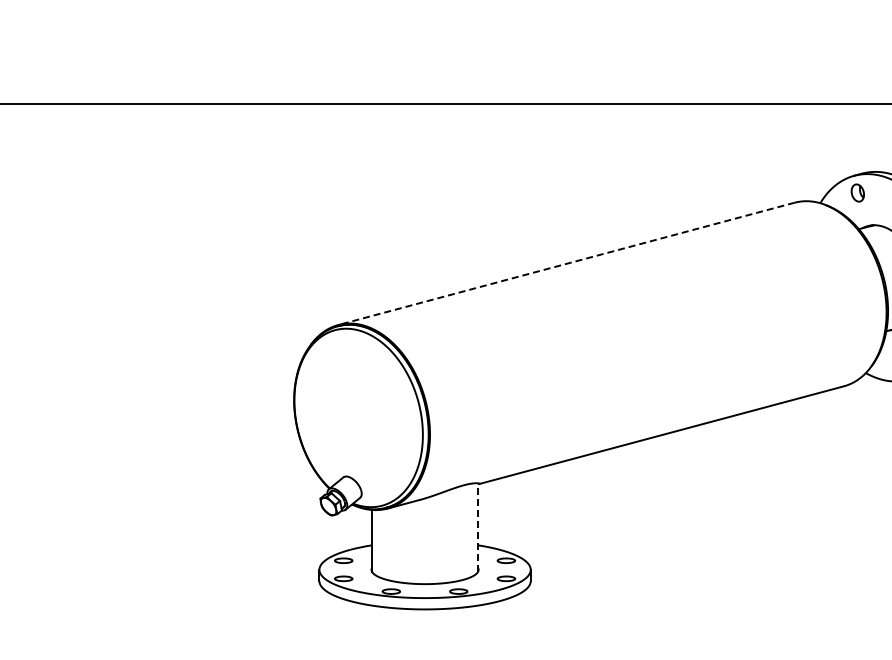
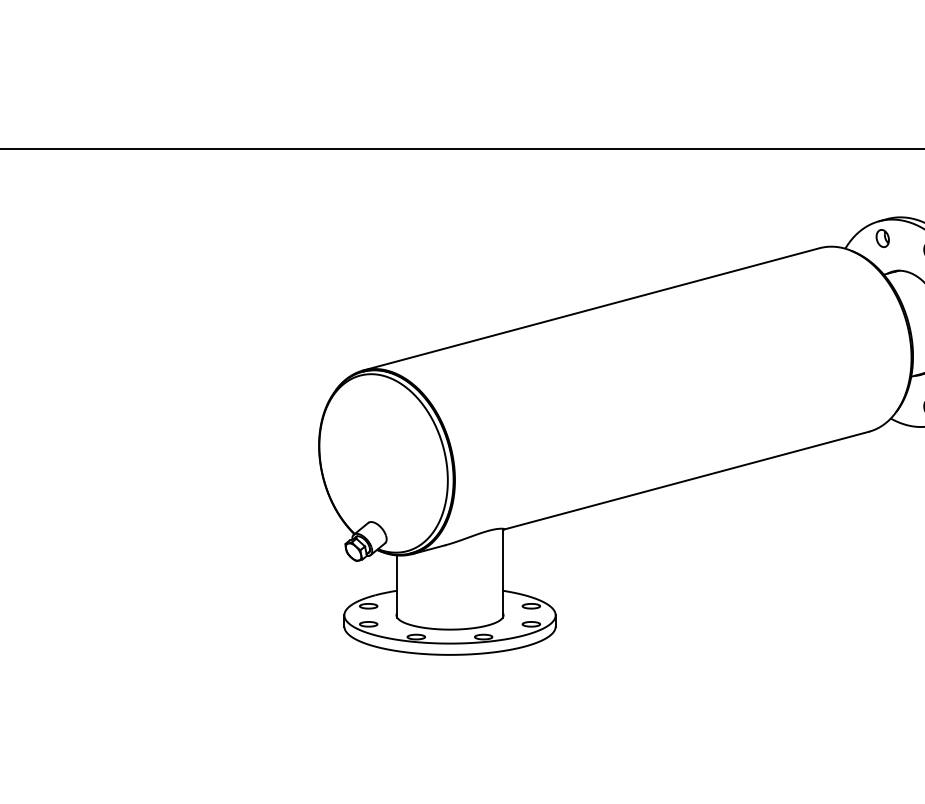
line: (565, 264) -> (590, 309), dashed -> solid
line: (477, 527) -> (502, 572), dashed -> solid

